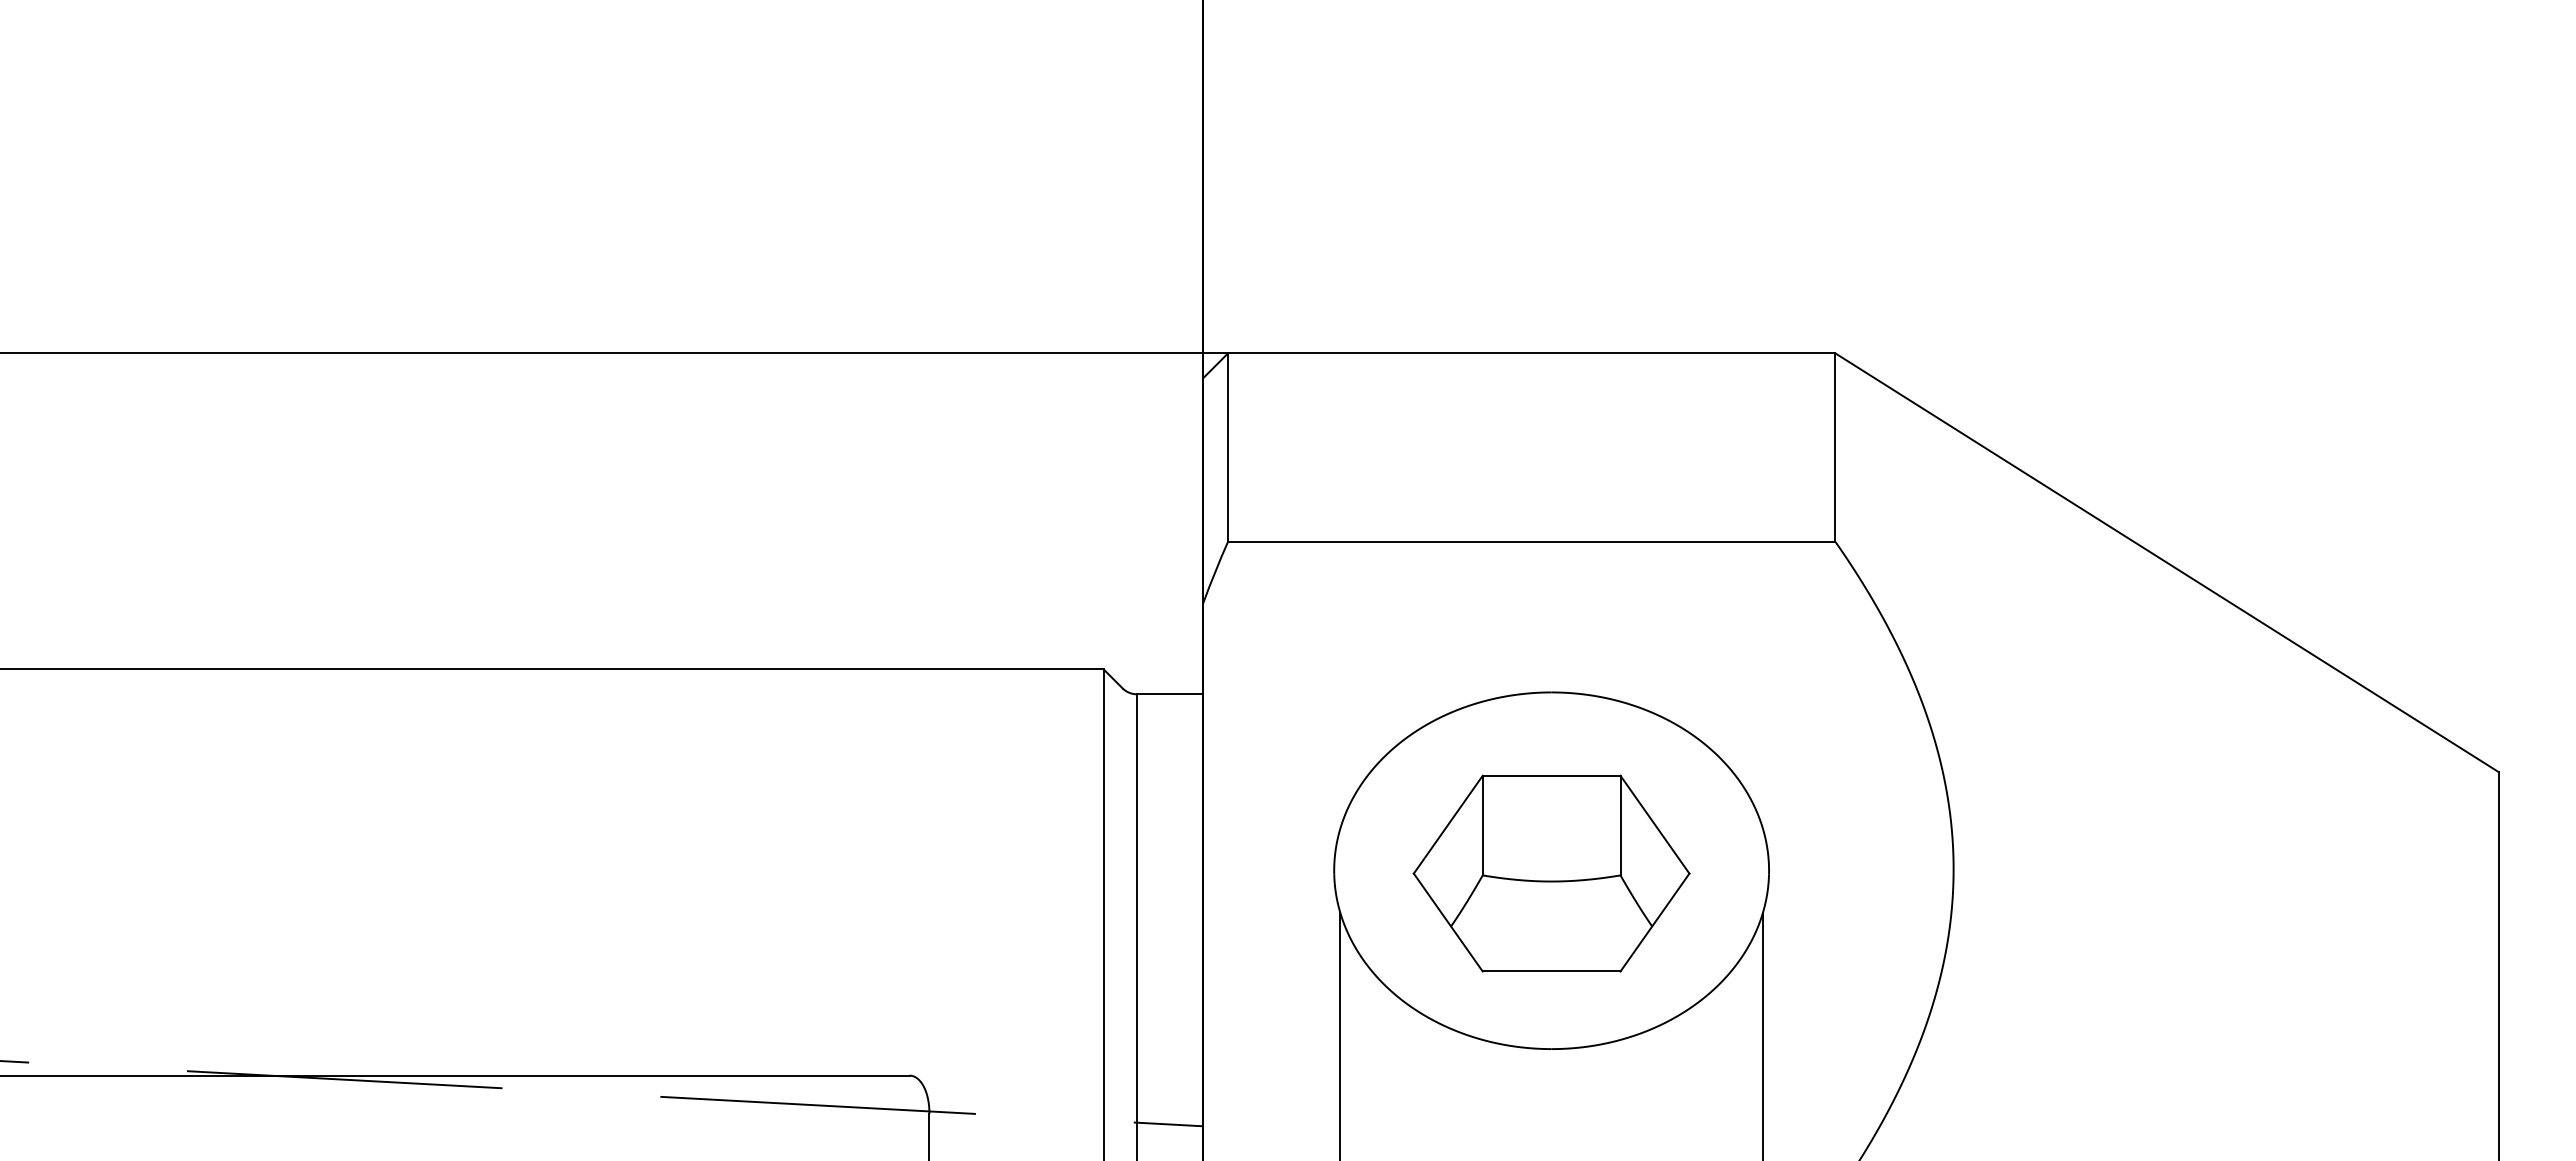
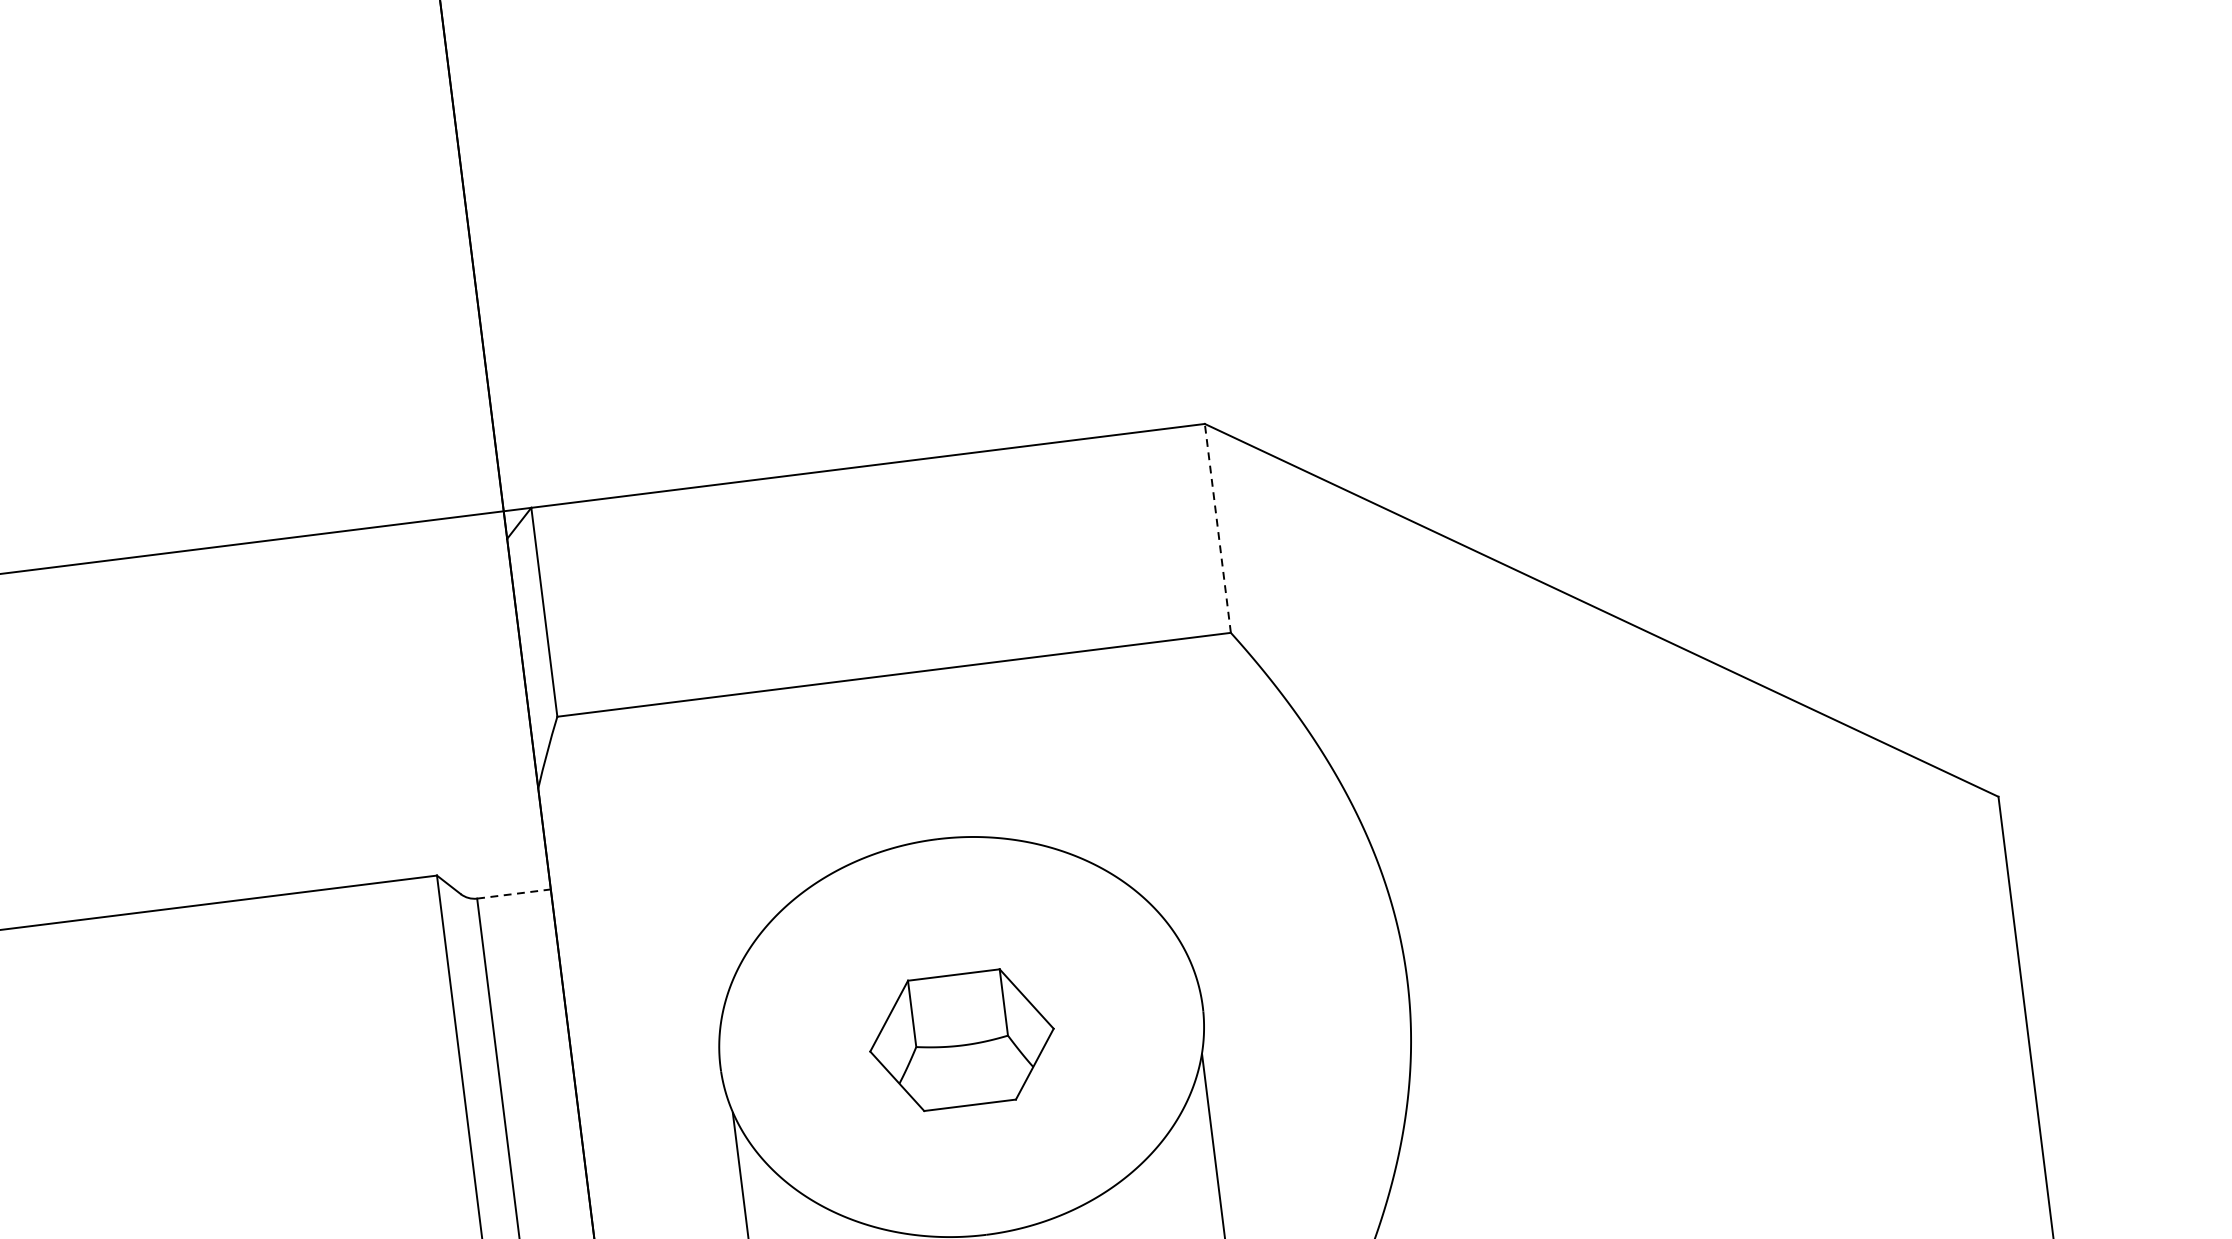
line: (1835, 447) -> (1218, 528), solid -> dashed
line: (1170, 694) -> (514, 894), solid -> dashed
part: (1551, 873) -> (961, 1040), size x0.6

